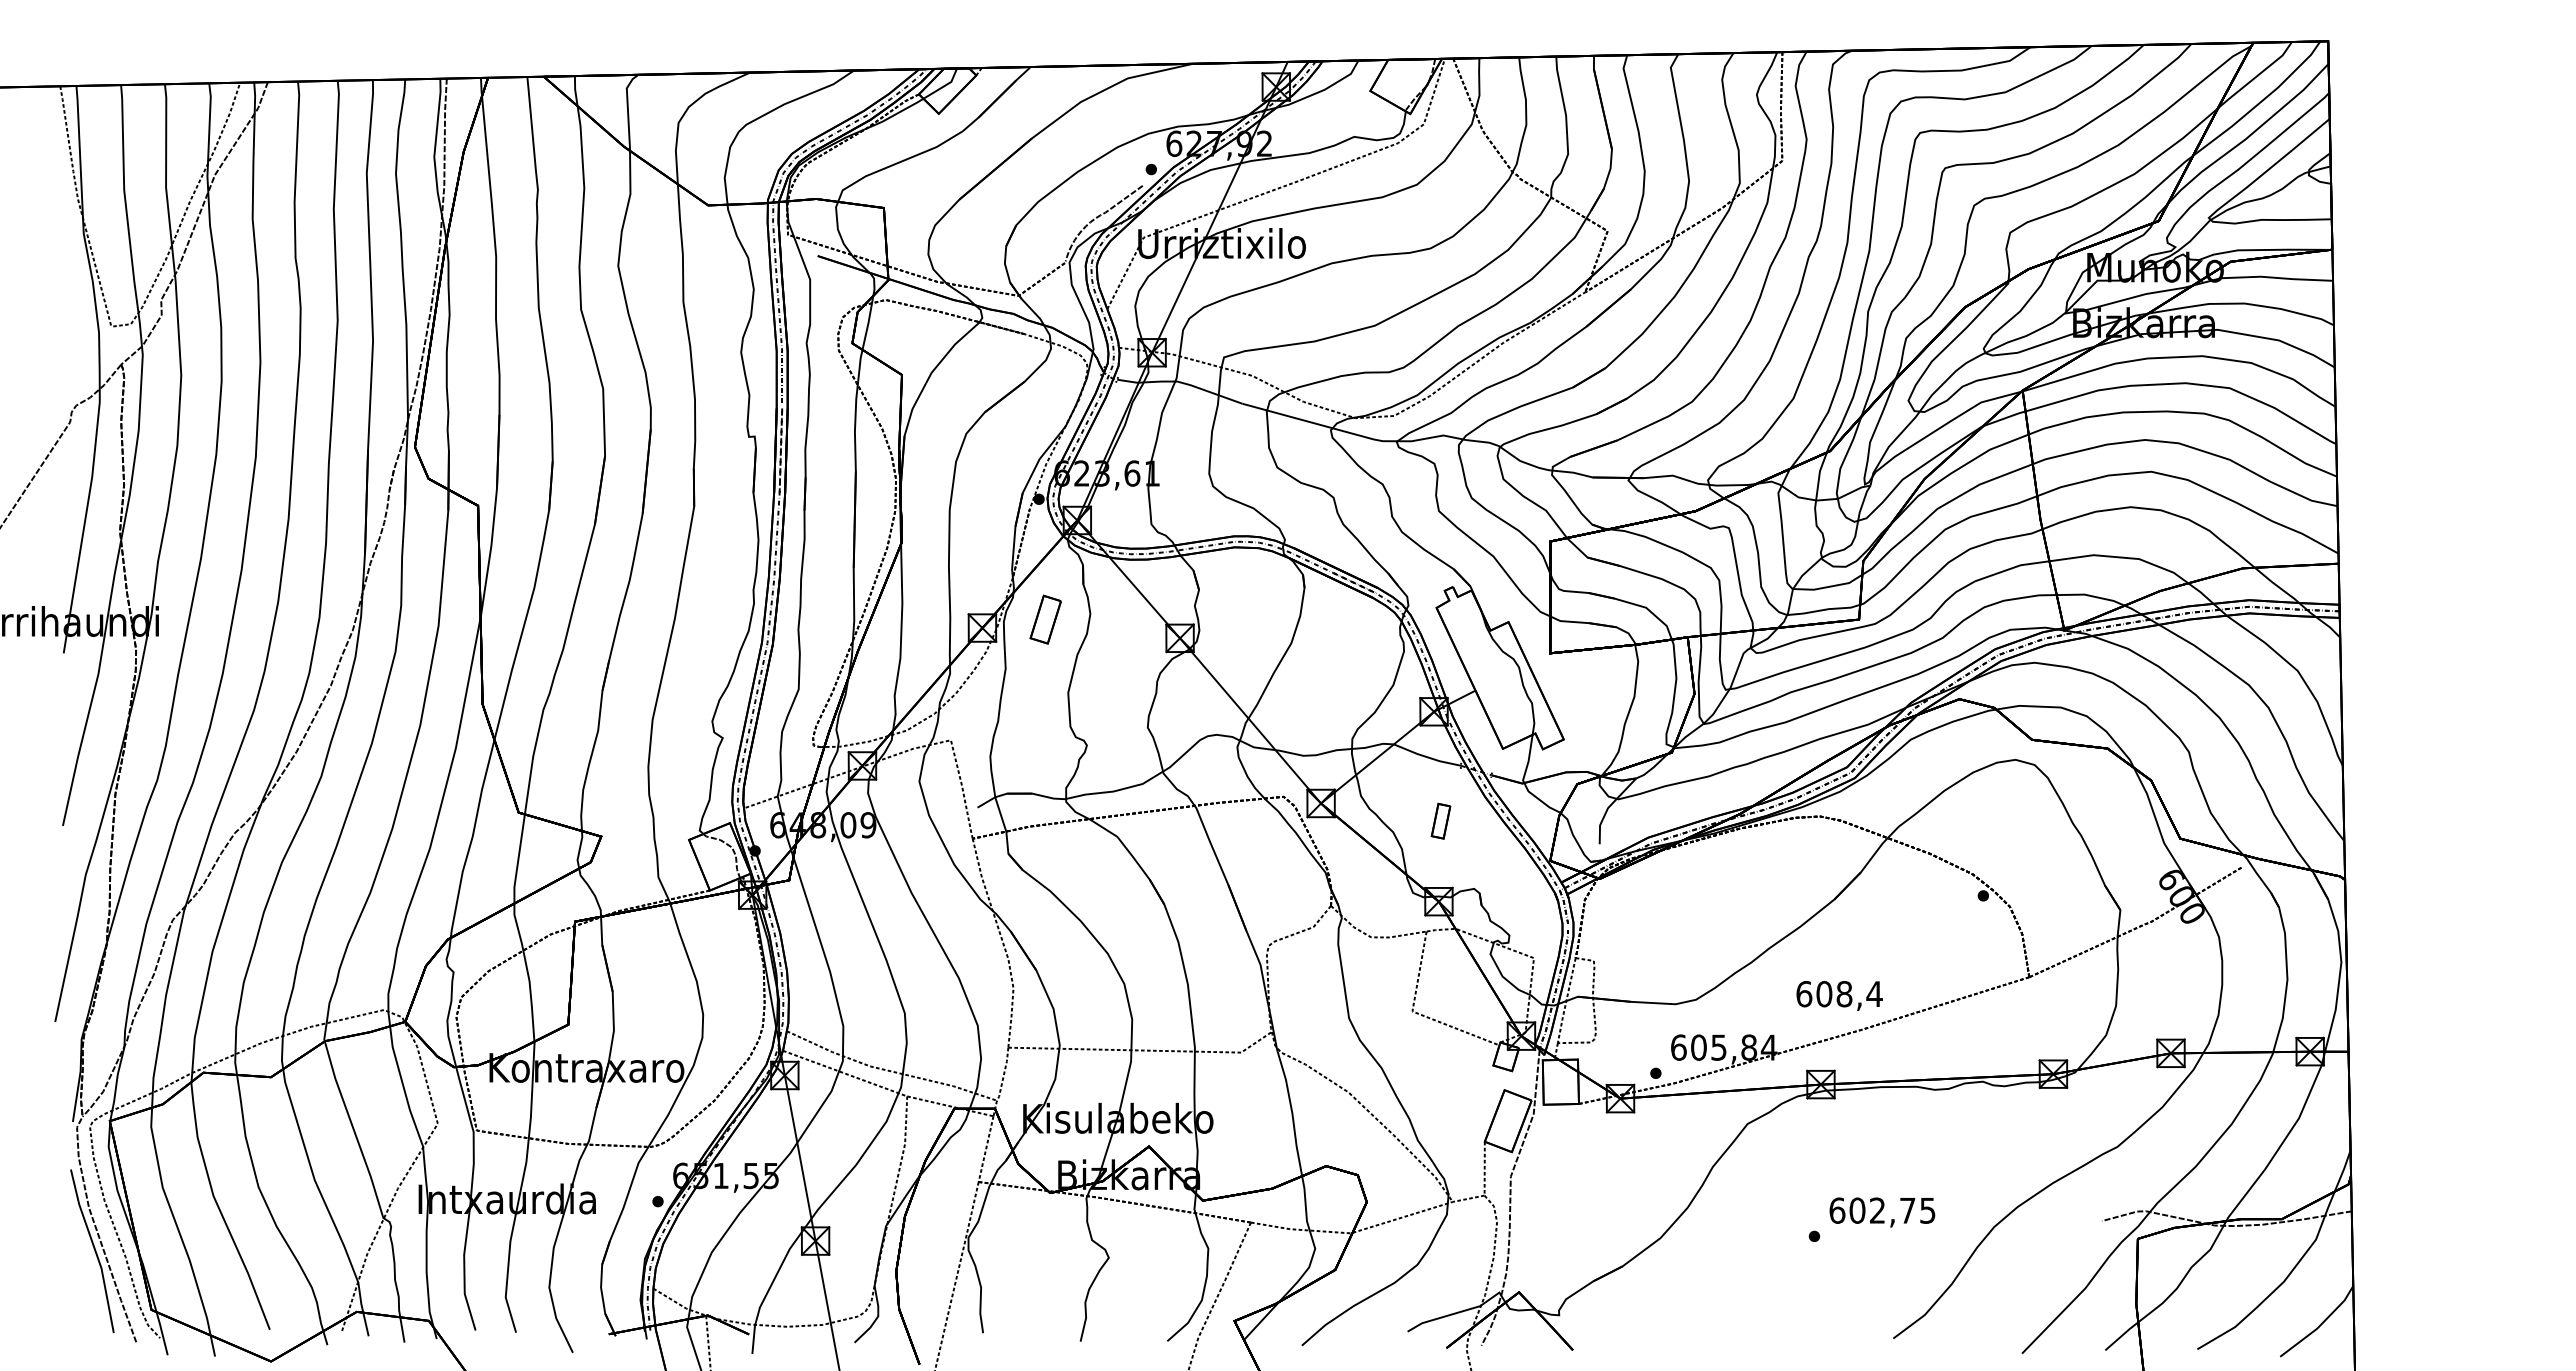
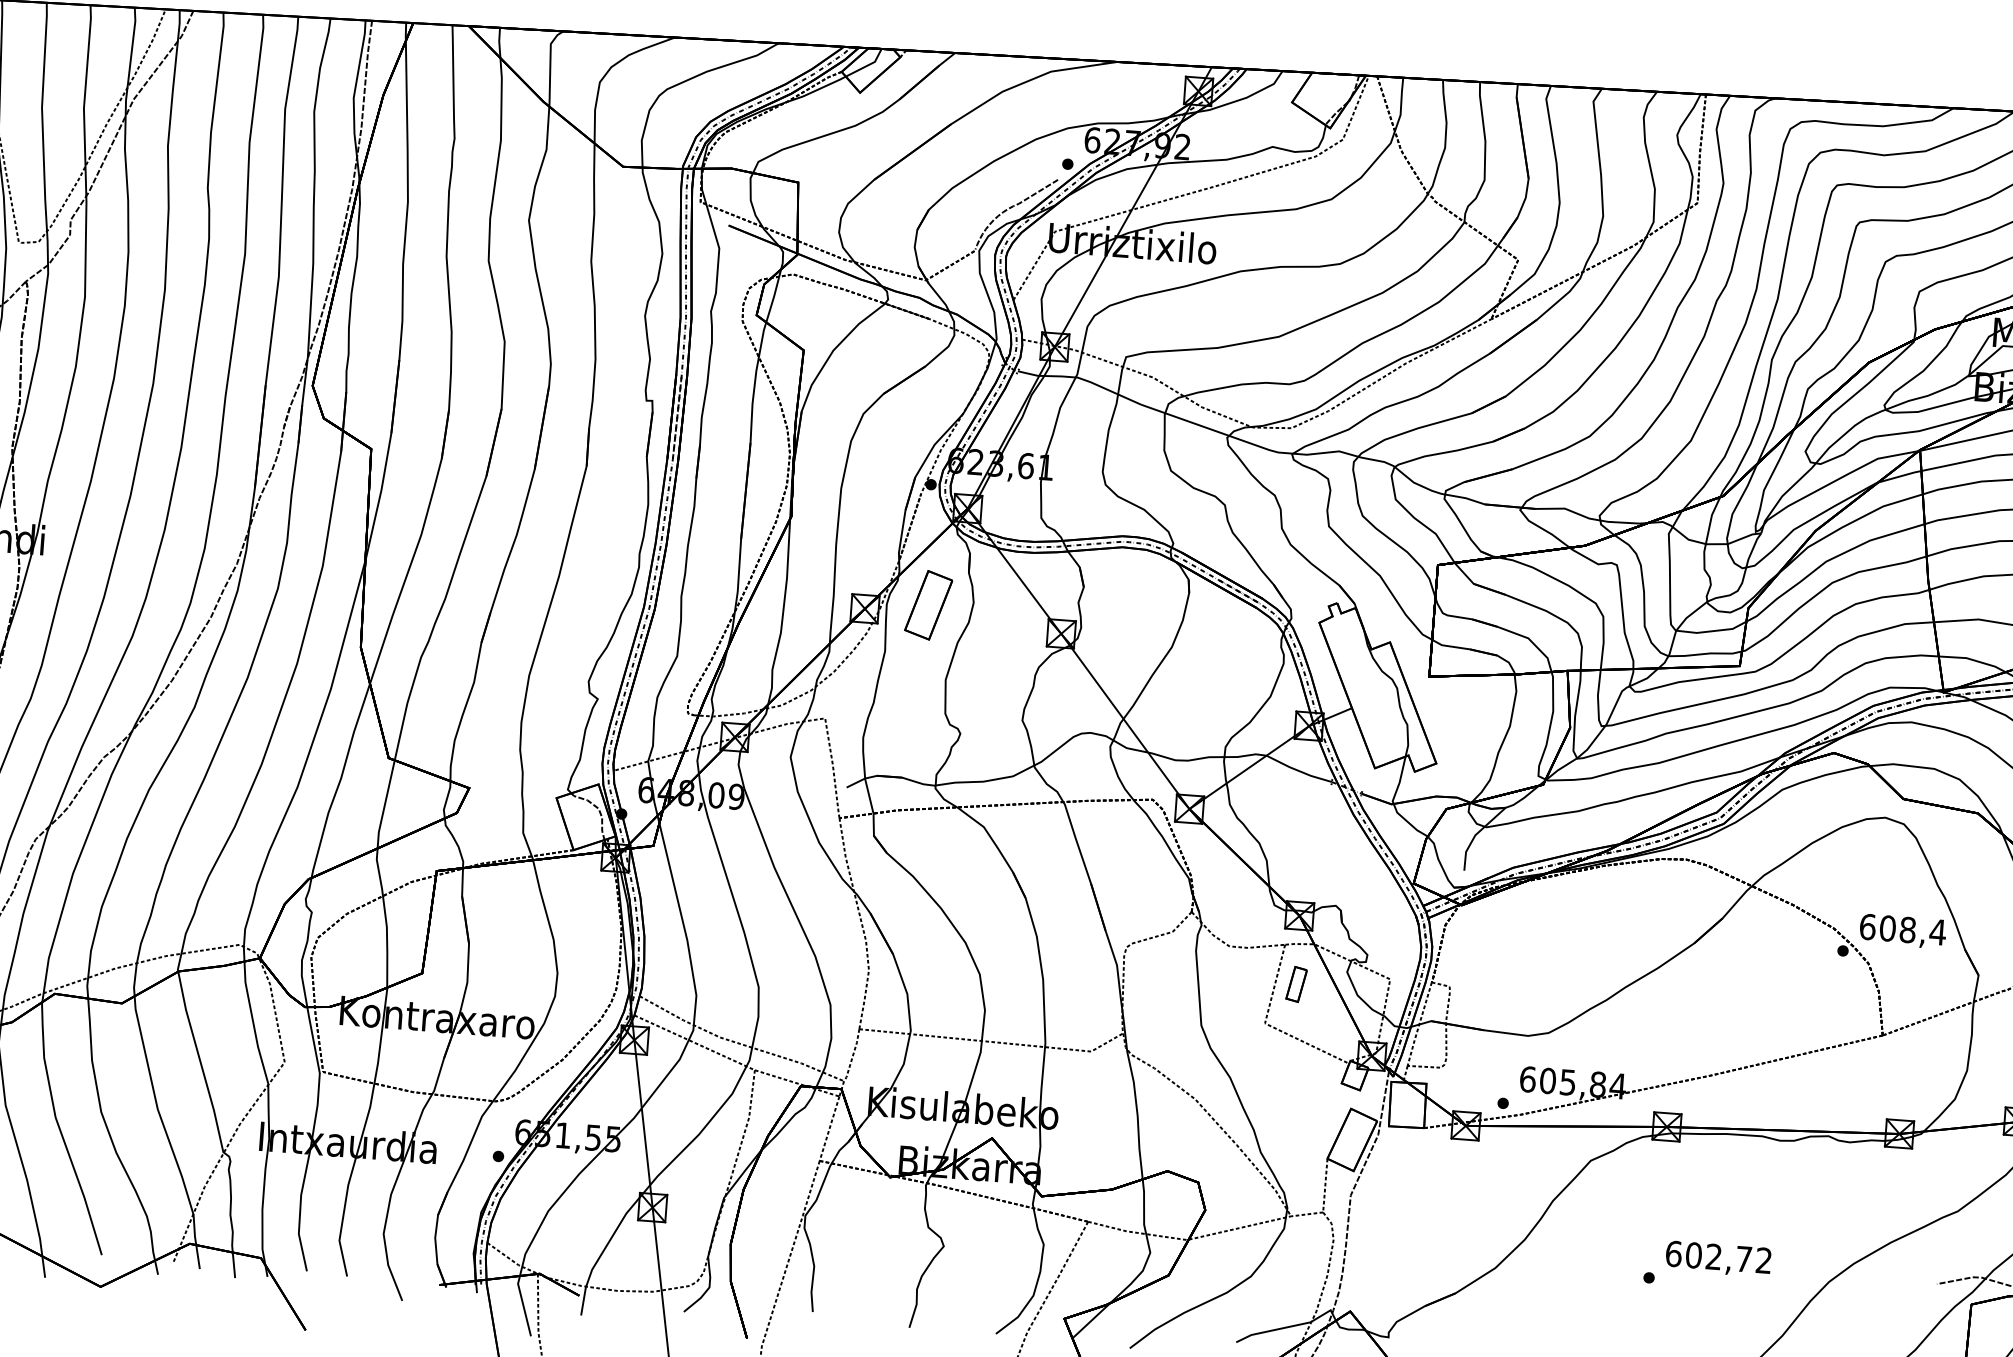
part: (1045, 619) -> (928, 605), size x1.43
part: (1440, 820) -> (1296, 983), moved
text: (1839, 995) -> (1902, 930), moved
text: (1927, 1210) -> (1763, 1260), 602,75 -> 602,72

